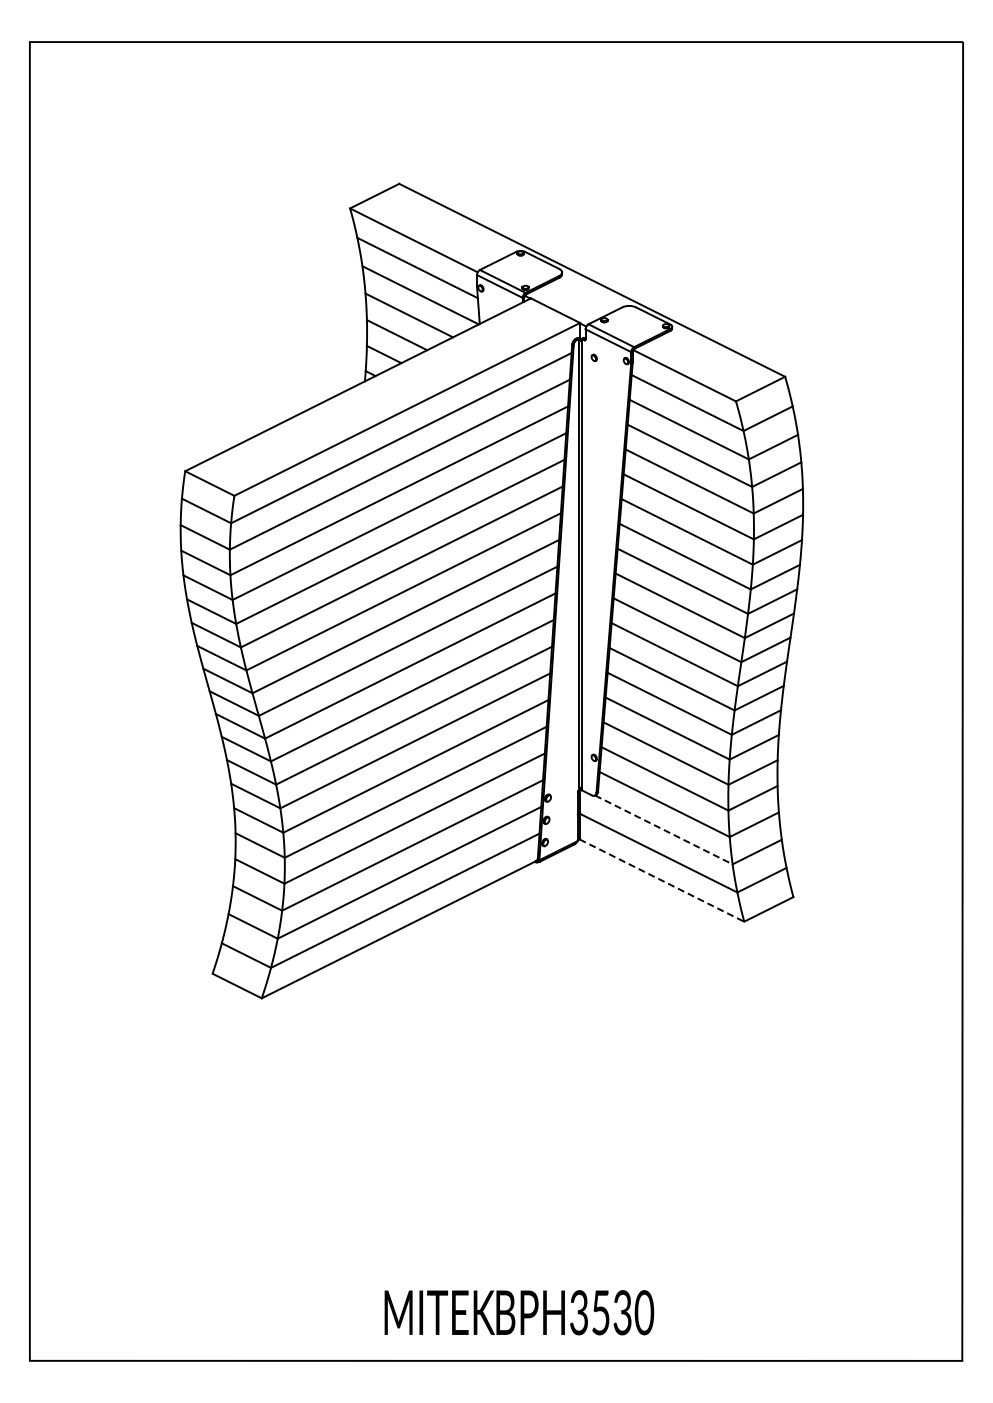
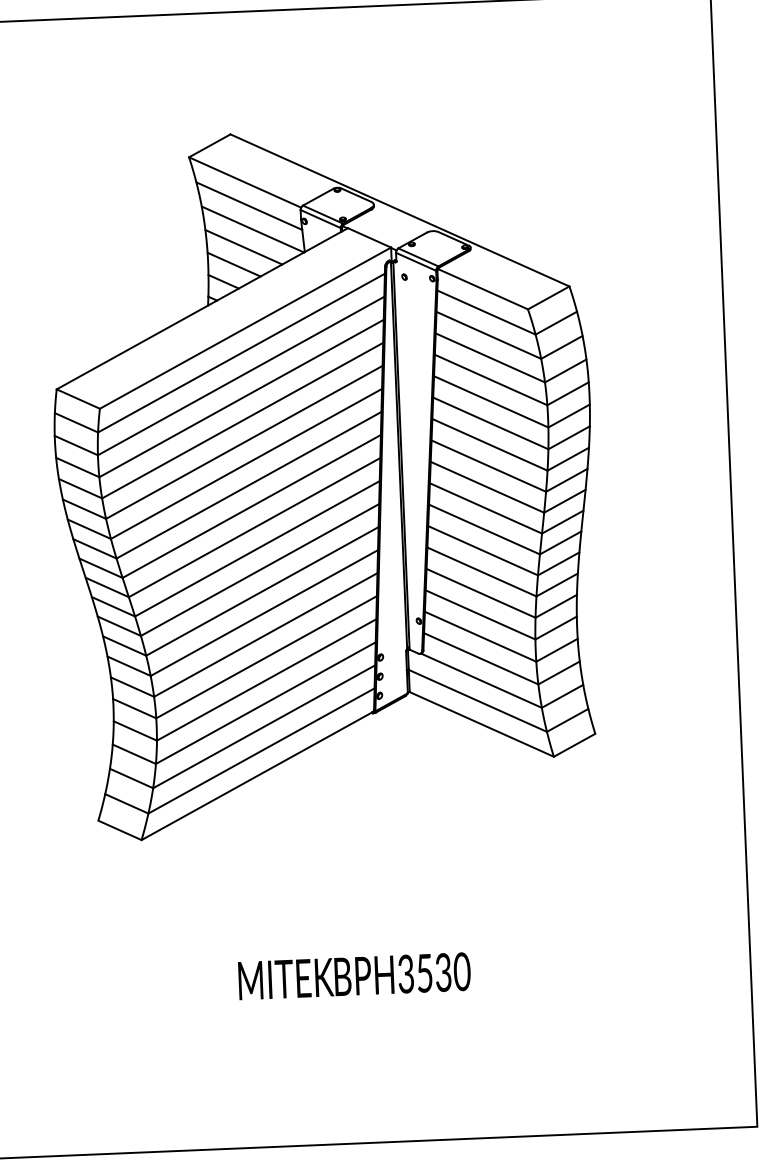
line: (663, 829) -> (481, 680), dashed -> solid
line: (662, 880) -> (482, 724), dashed -> solid
text: (519, 1312) -> (354, 976), moved

